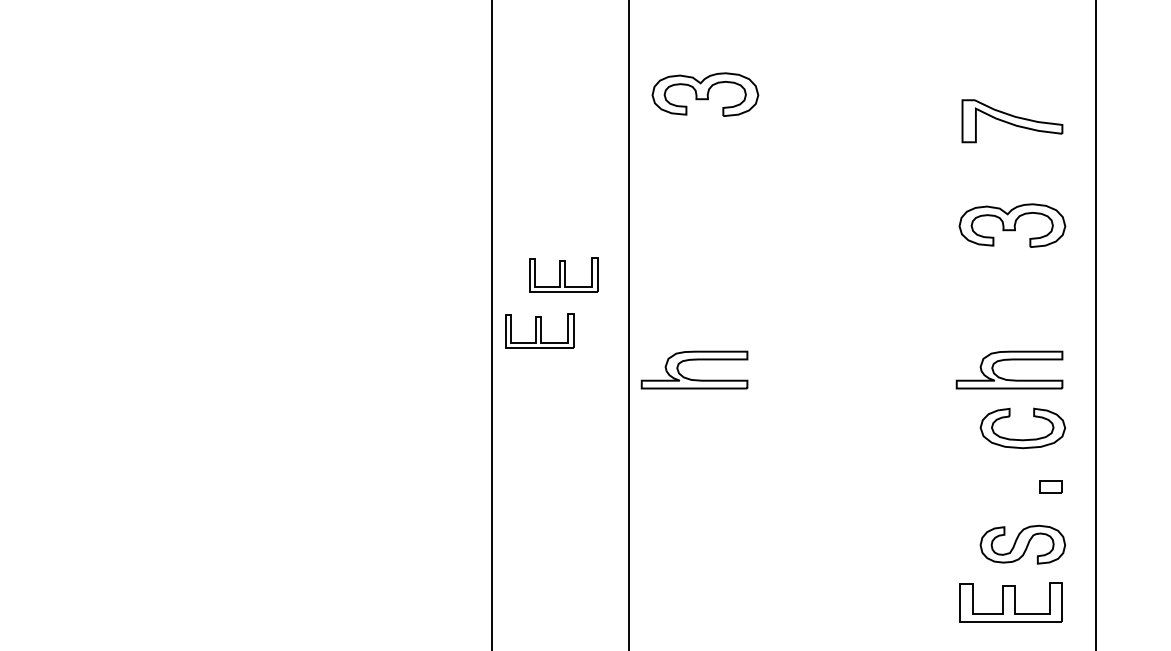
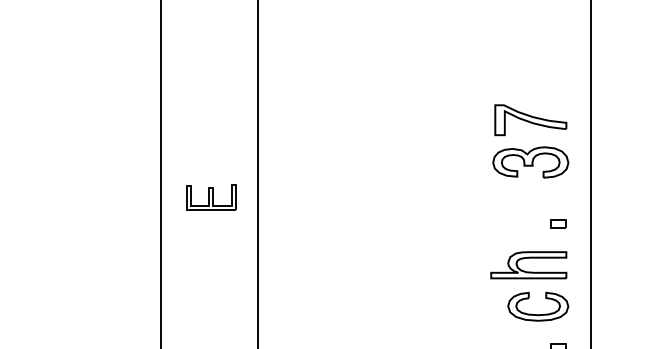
part: (705, 94) -> (312, 69), removed
part: (1012, 121) -> (530, 120), moved
part: (1050, 311) -> (557, 223), added
part: (539, 330) -> (194, 237), removed
part: (694, 360) -> (304, 258), removed

